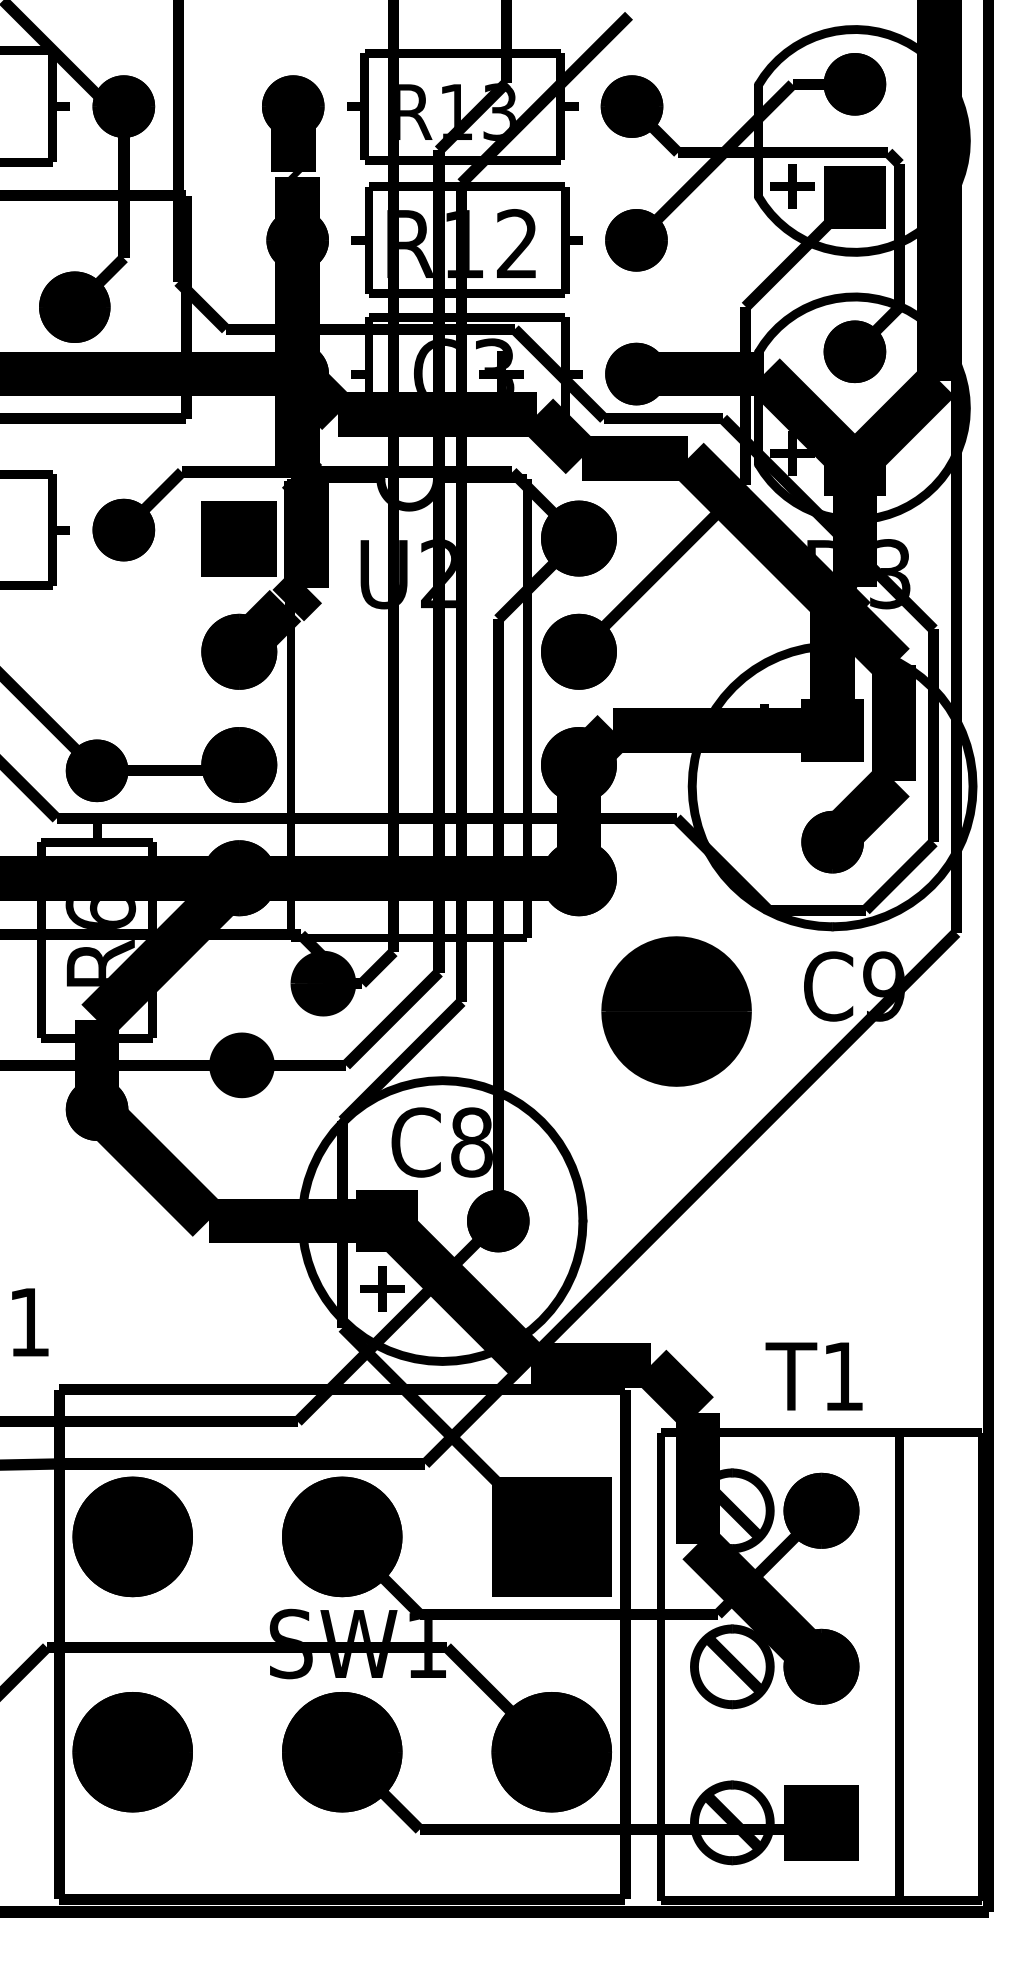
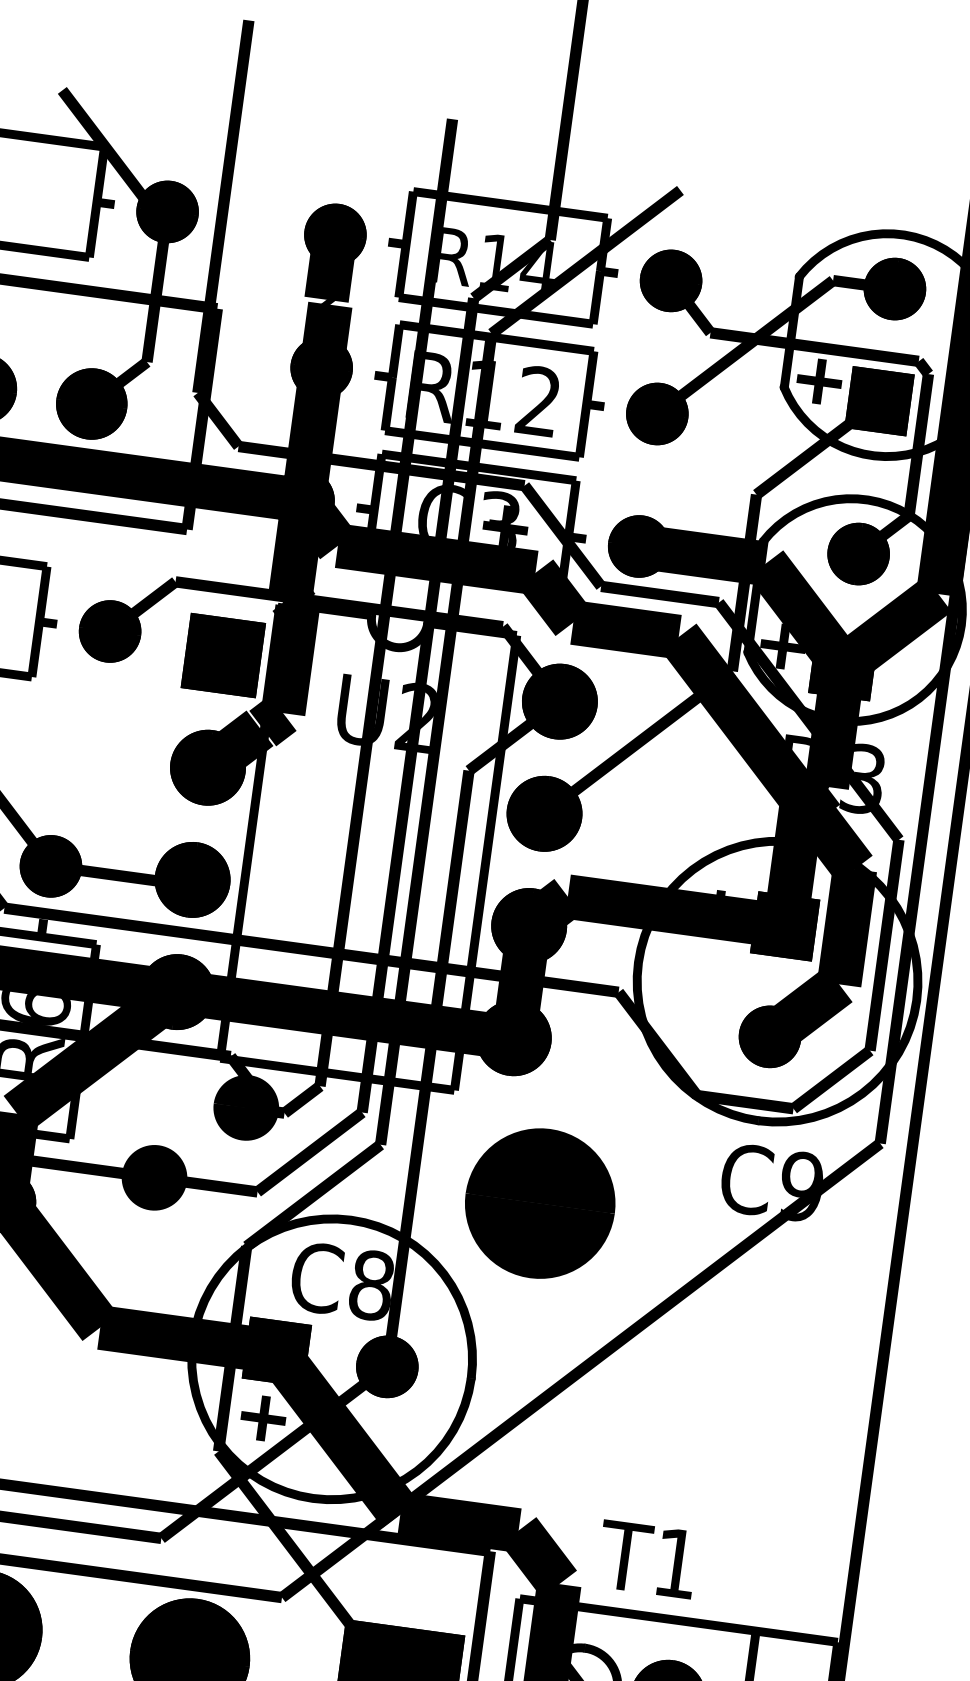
text: (498, 111) -> (538, 267), R13 -> R14
part: (676, 1011) -> (540, 1203), moved
text: (813, 1376) -> (646, 1559), moved

